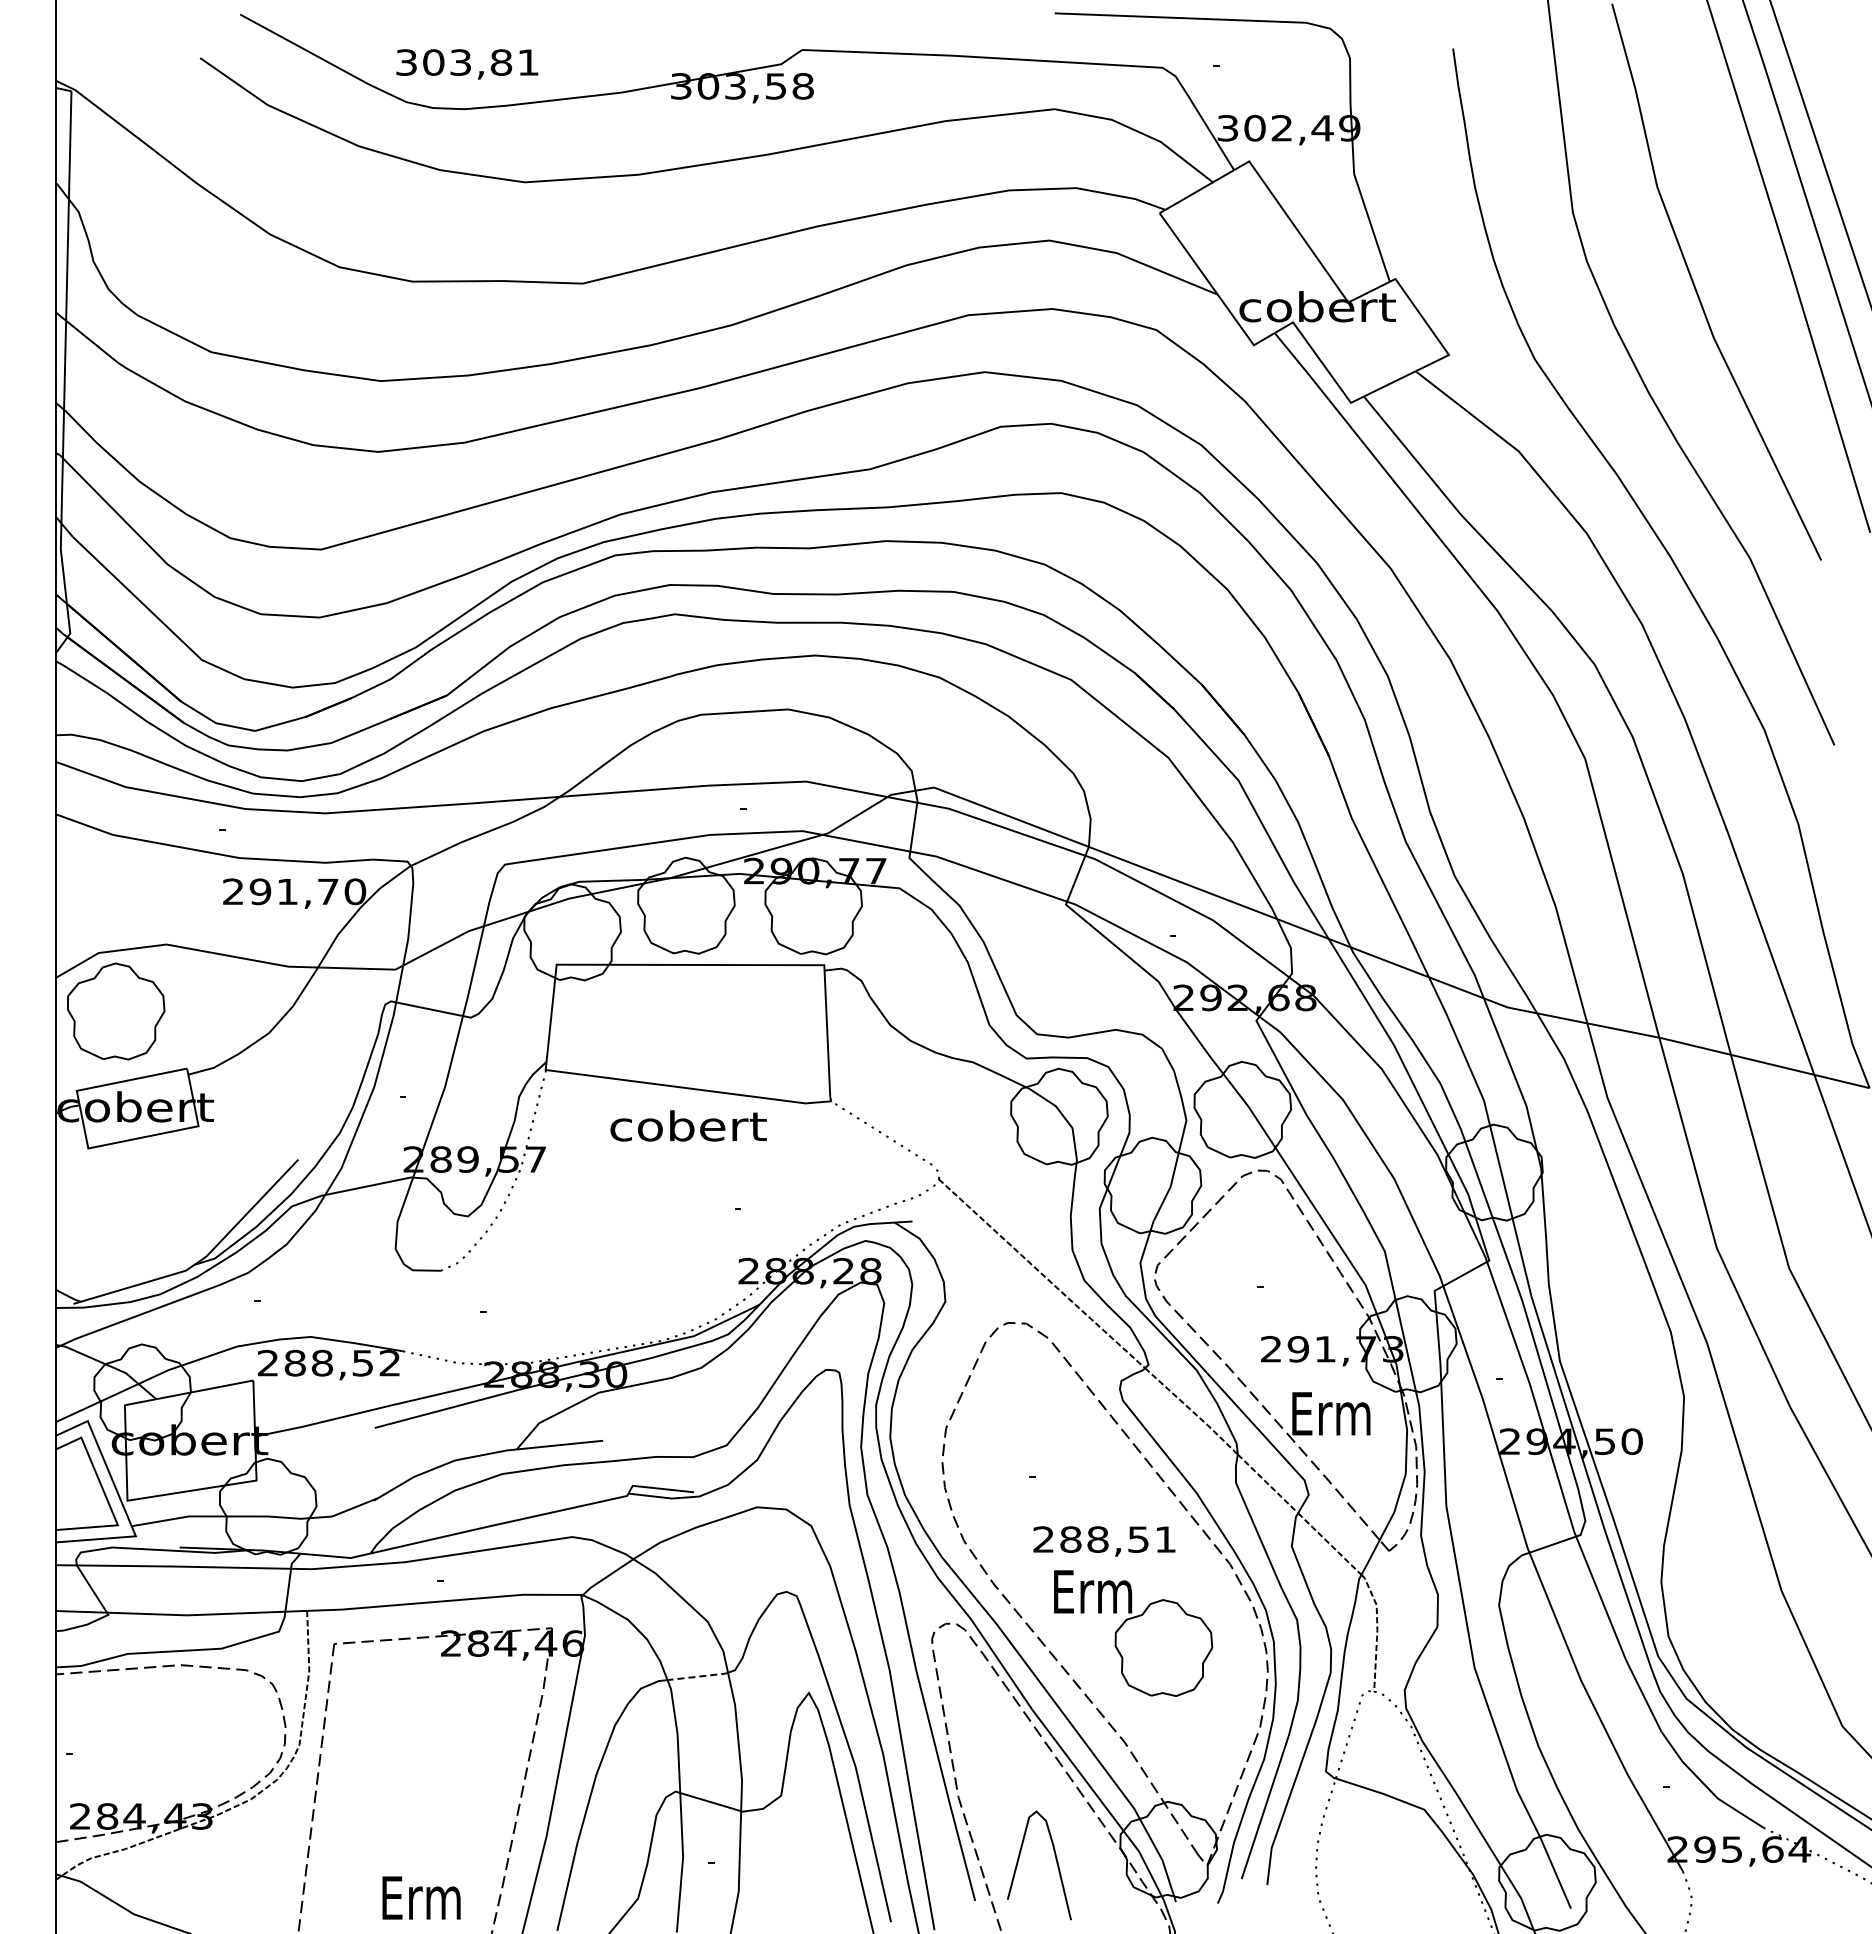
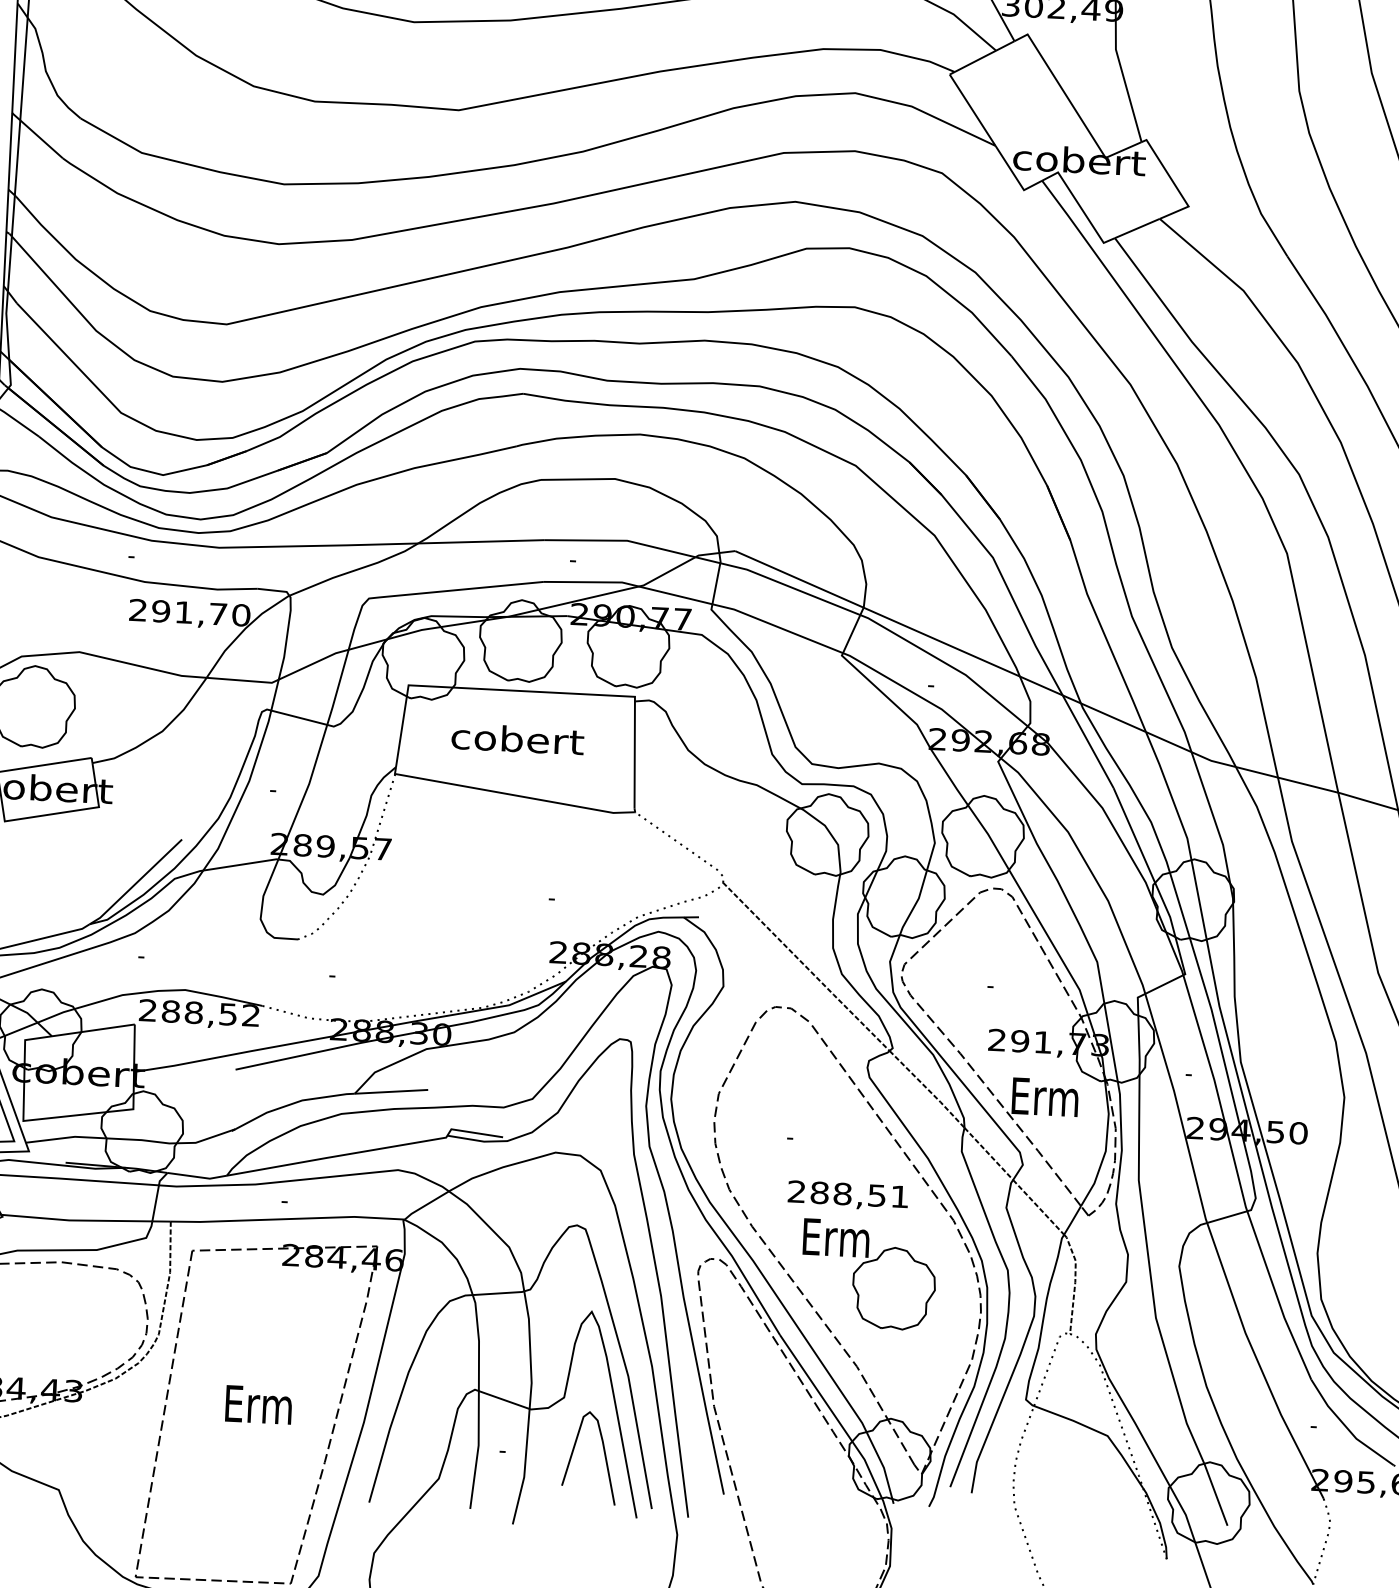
text: (688, 1125) -> (517, 738), moved
line: (697, 1676) -> (498, 1293), dashed -> solid
curve: (1055, 1859) -> (604, 1453), moved
text: (421, 1897) -> (258, 1404), moved

